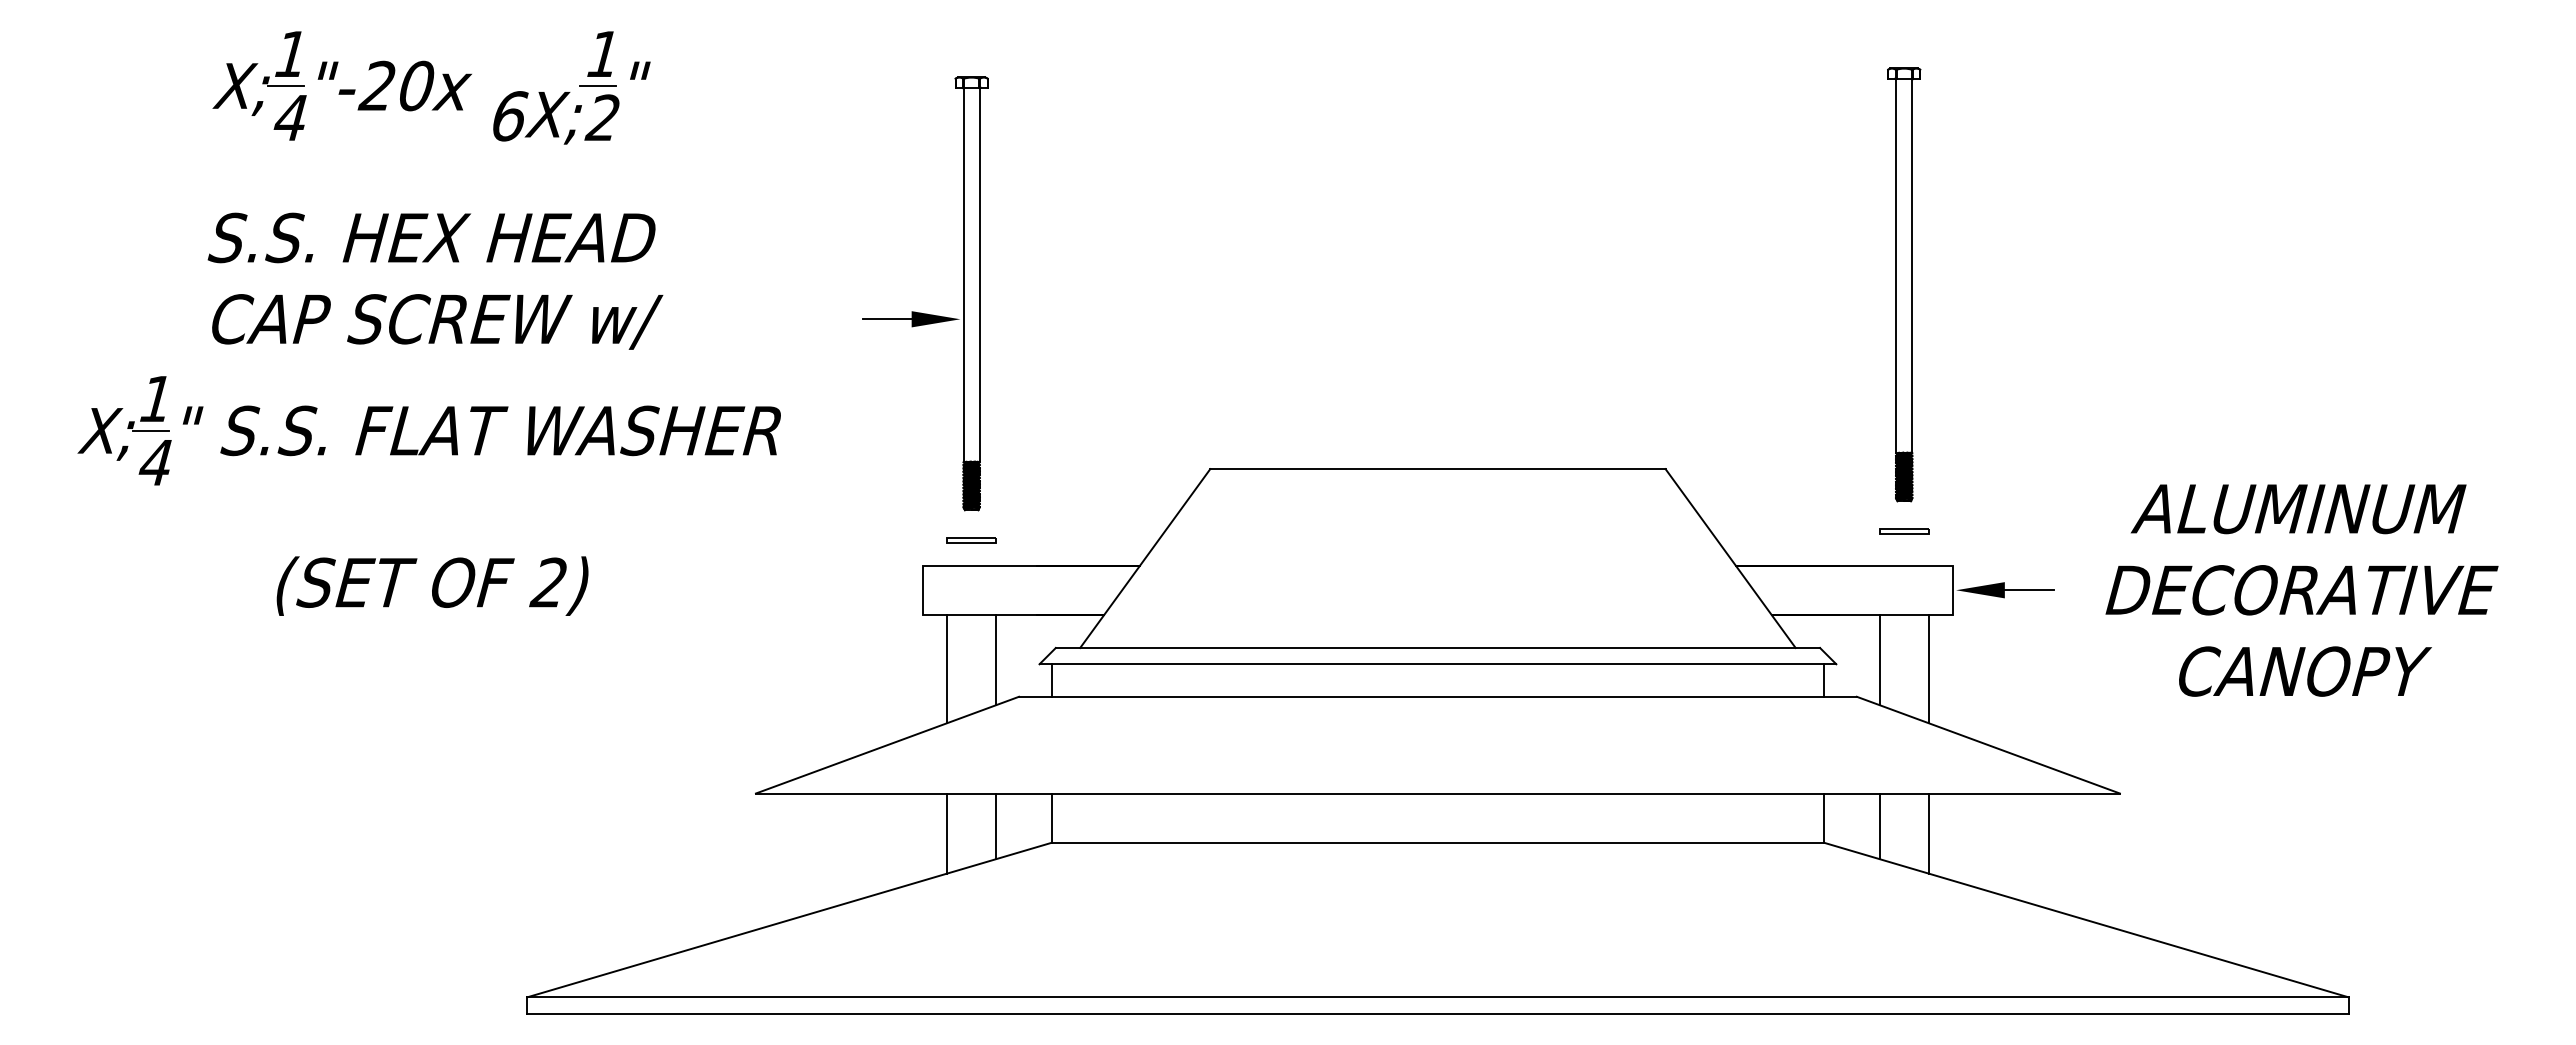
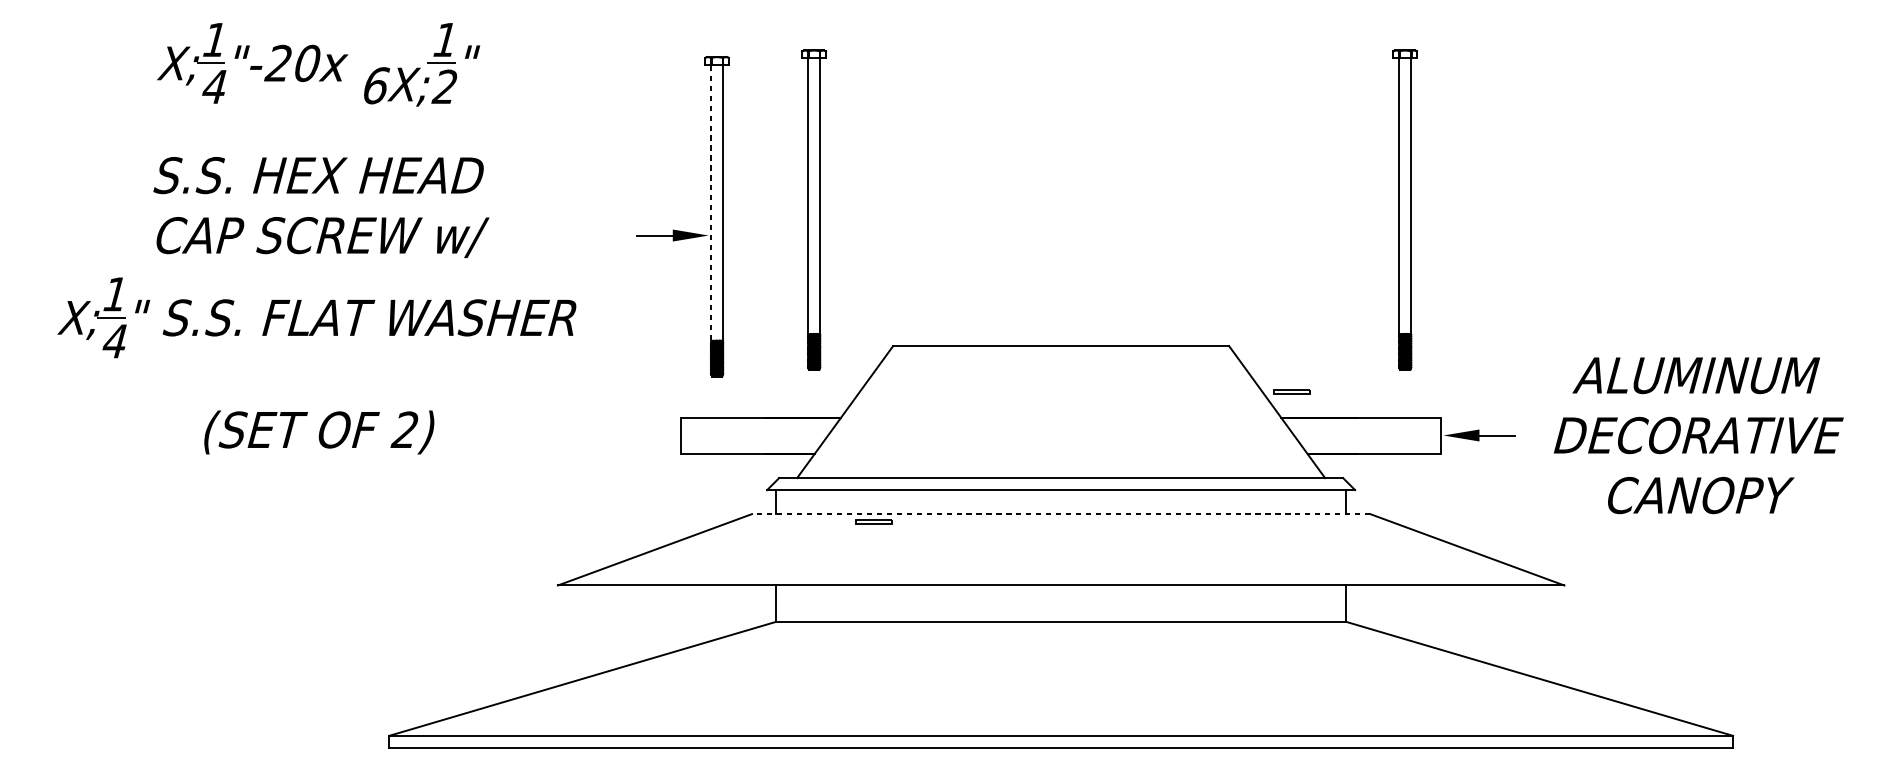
line: (963, 275) -> (711, 203), solid -> dashed
part: (1103, 284) -> (814, 209), added
part: (1904, 531) -> (1292, 392), moved
part: (971, 540) -> (874, 522), moved
line: (996, 660) -> (735, 487), removed
line: (1879, 660) -> (1386, 487), removed
line: (947, 669) -> (699, 493), removed
line: (1928, 669) -> (1423, 493), removed
line: (1437, 696) -> (1060, 513), solid -> dashed
line: (996, 826) -> (735, 609), removed
line: (1879, 826) -> (1386, 609), removed
line: (947, 833) -> (699, 614), removed
line: (1928, 833) -> (1423, 614), removed

